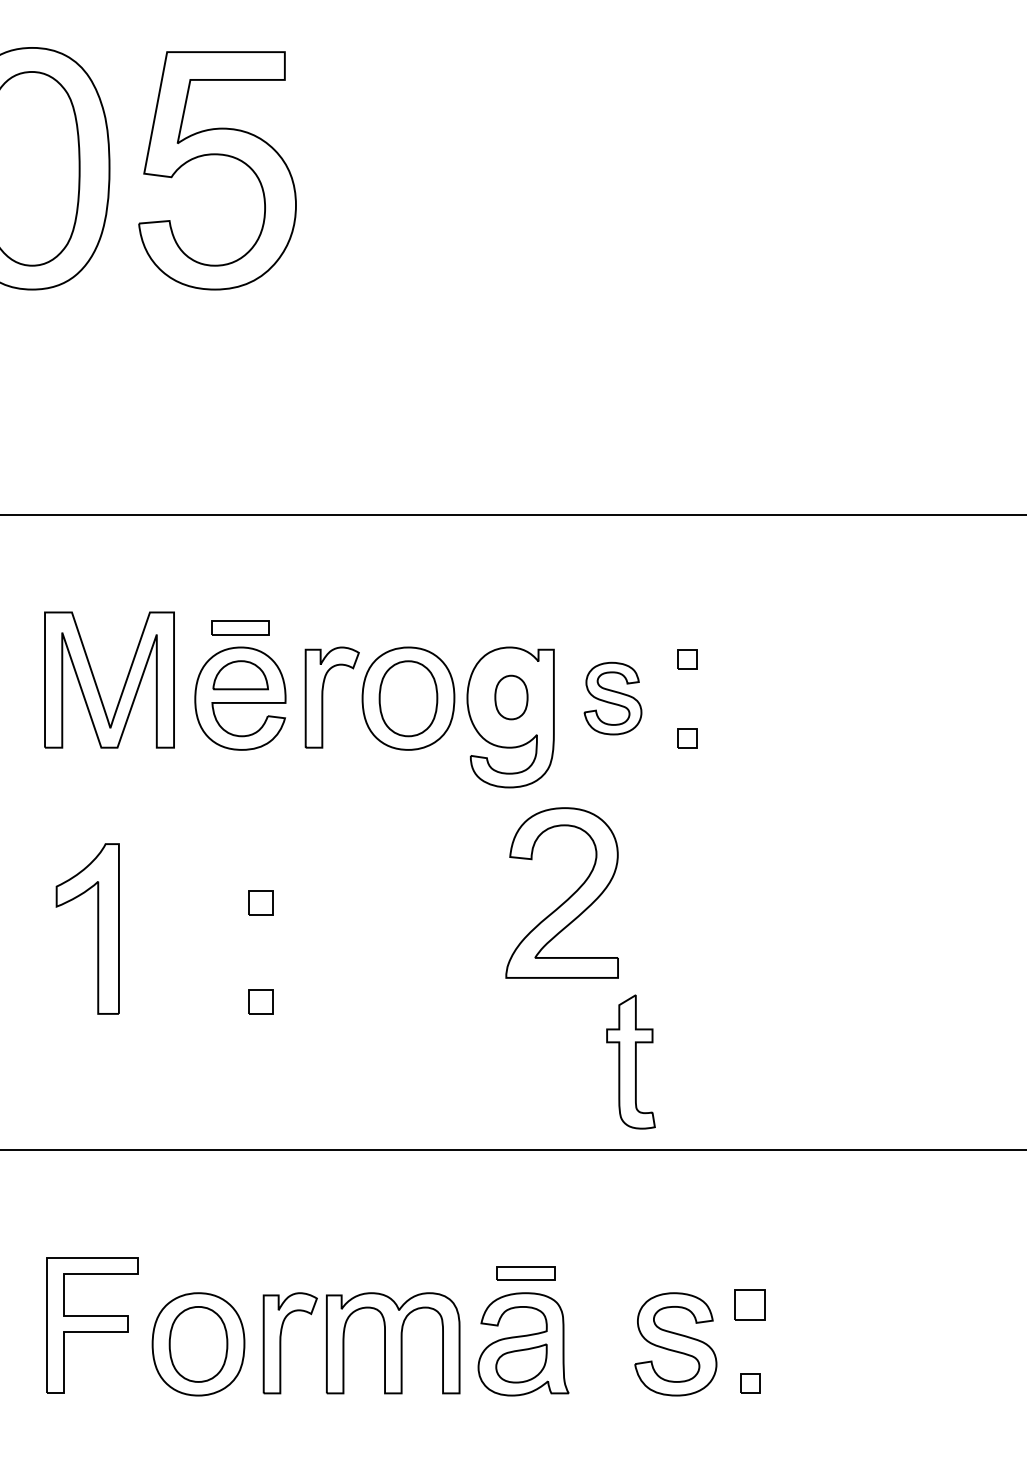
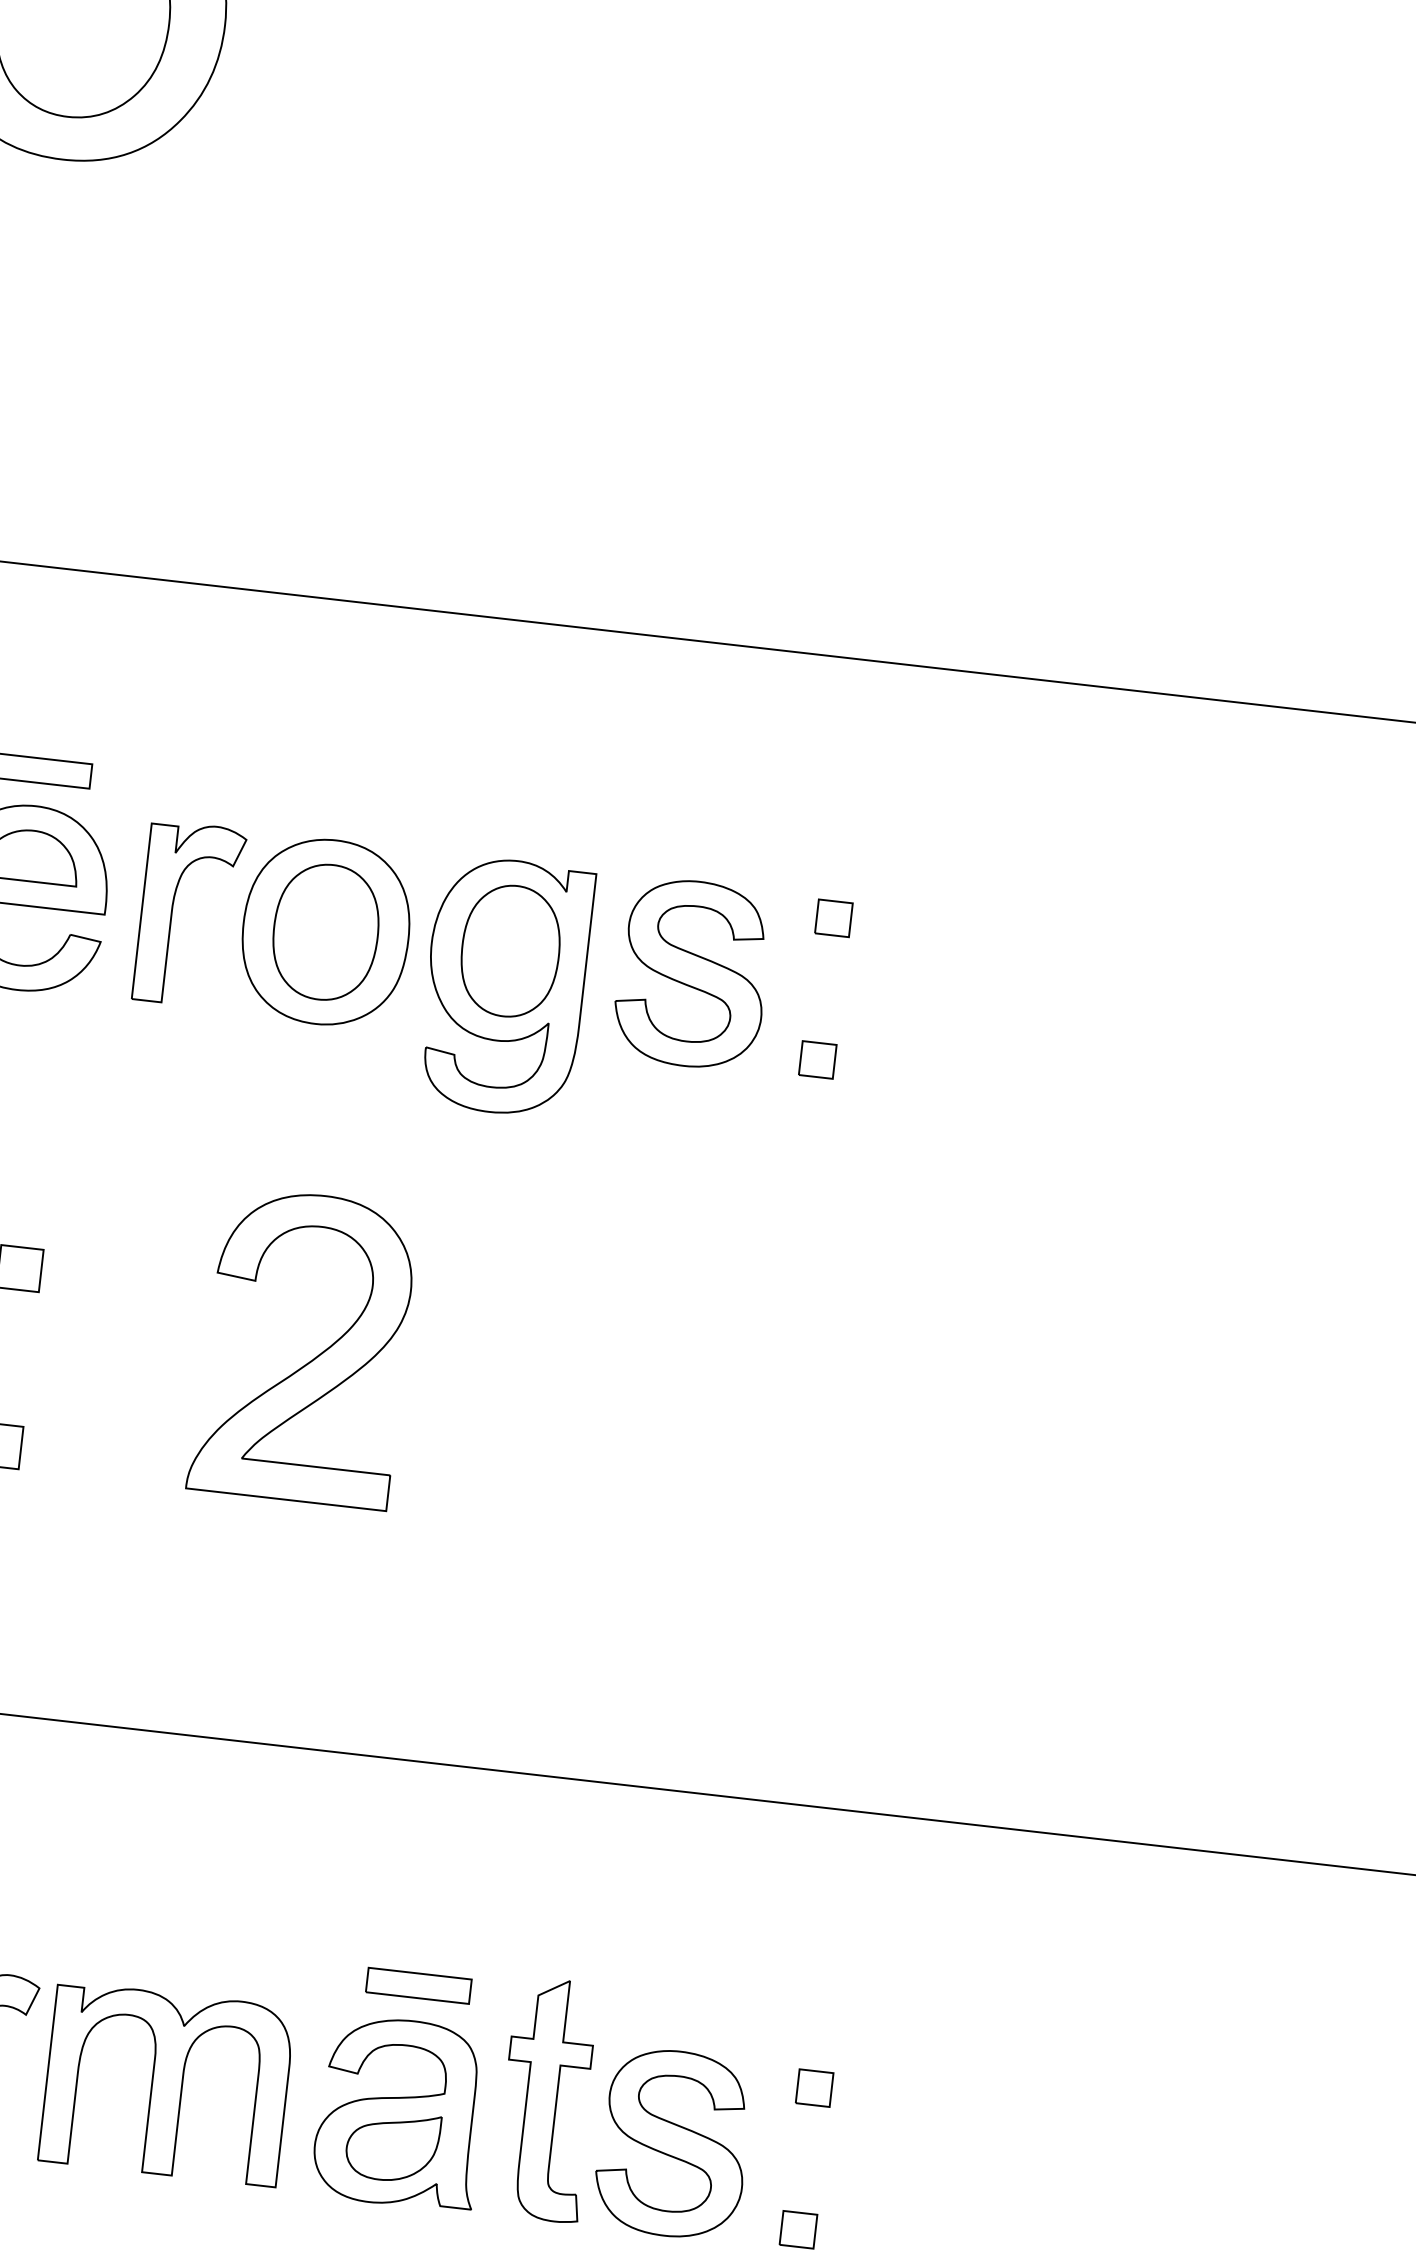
part: (511, 697) -> (510, 951), size x1.67
part: (612, 698) -> (691, 973), size x1.43
part: (567, 898) -> (311, 1358), moved
part: (630, 1061) -> (546, 2098), moved
part: (750, 1304) -> (815, 2087), size x0.62

